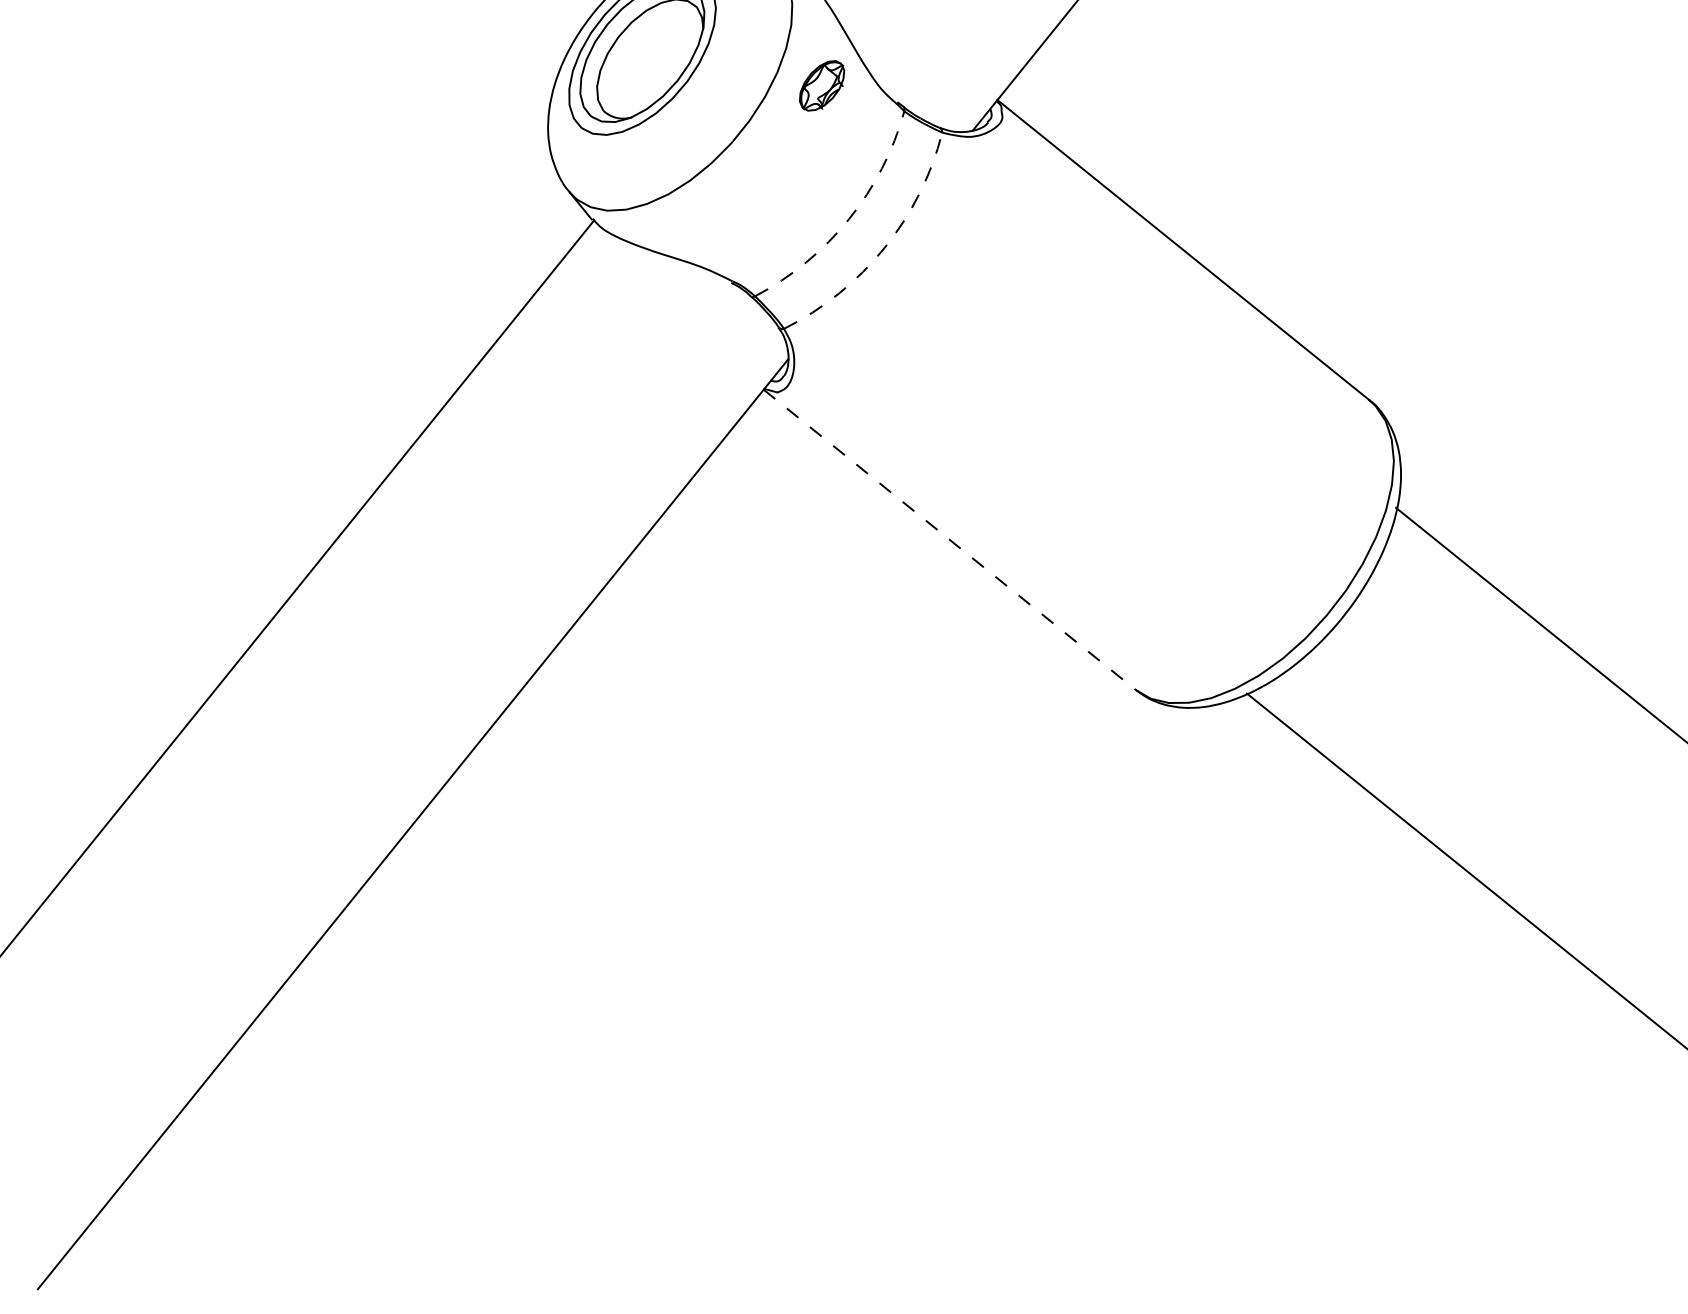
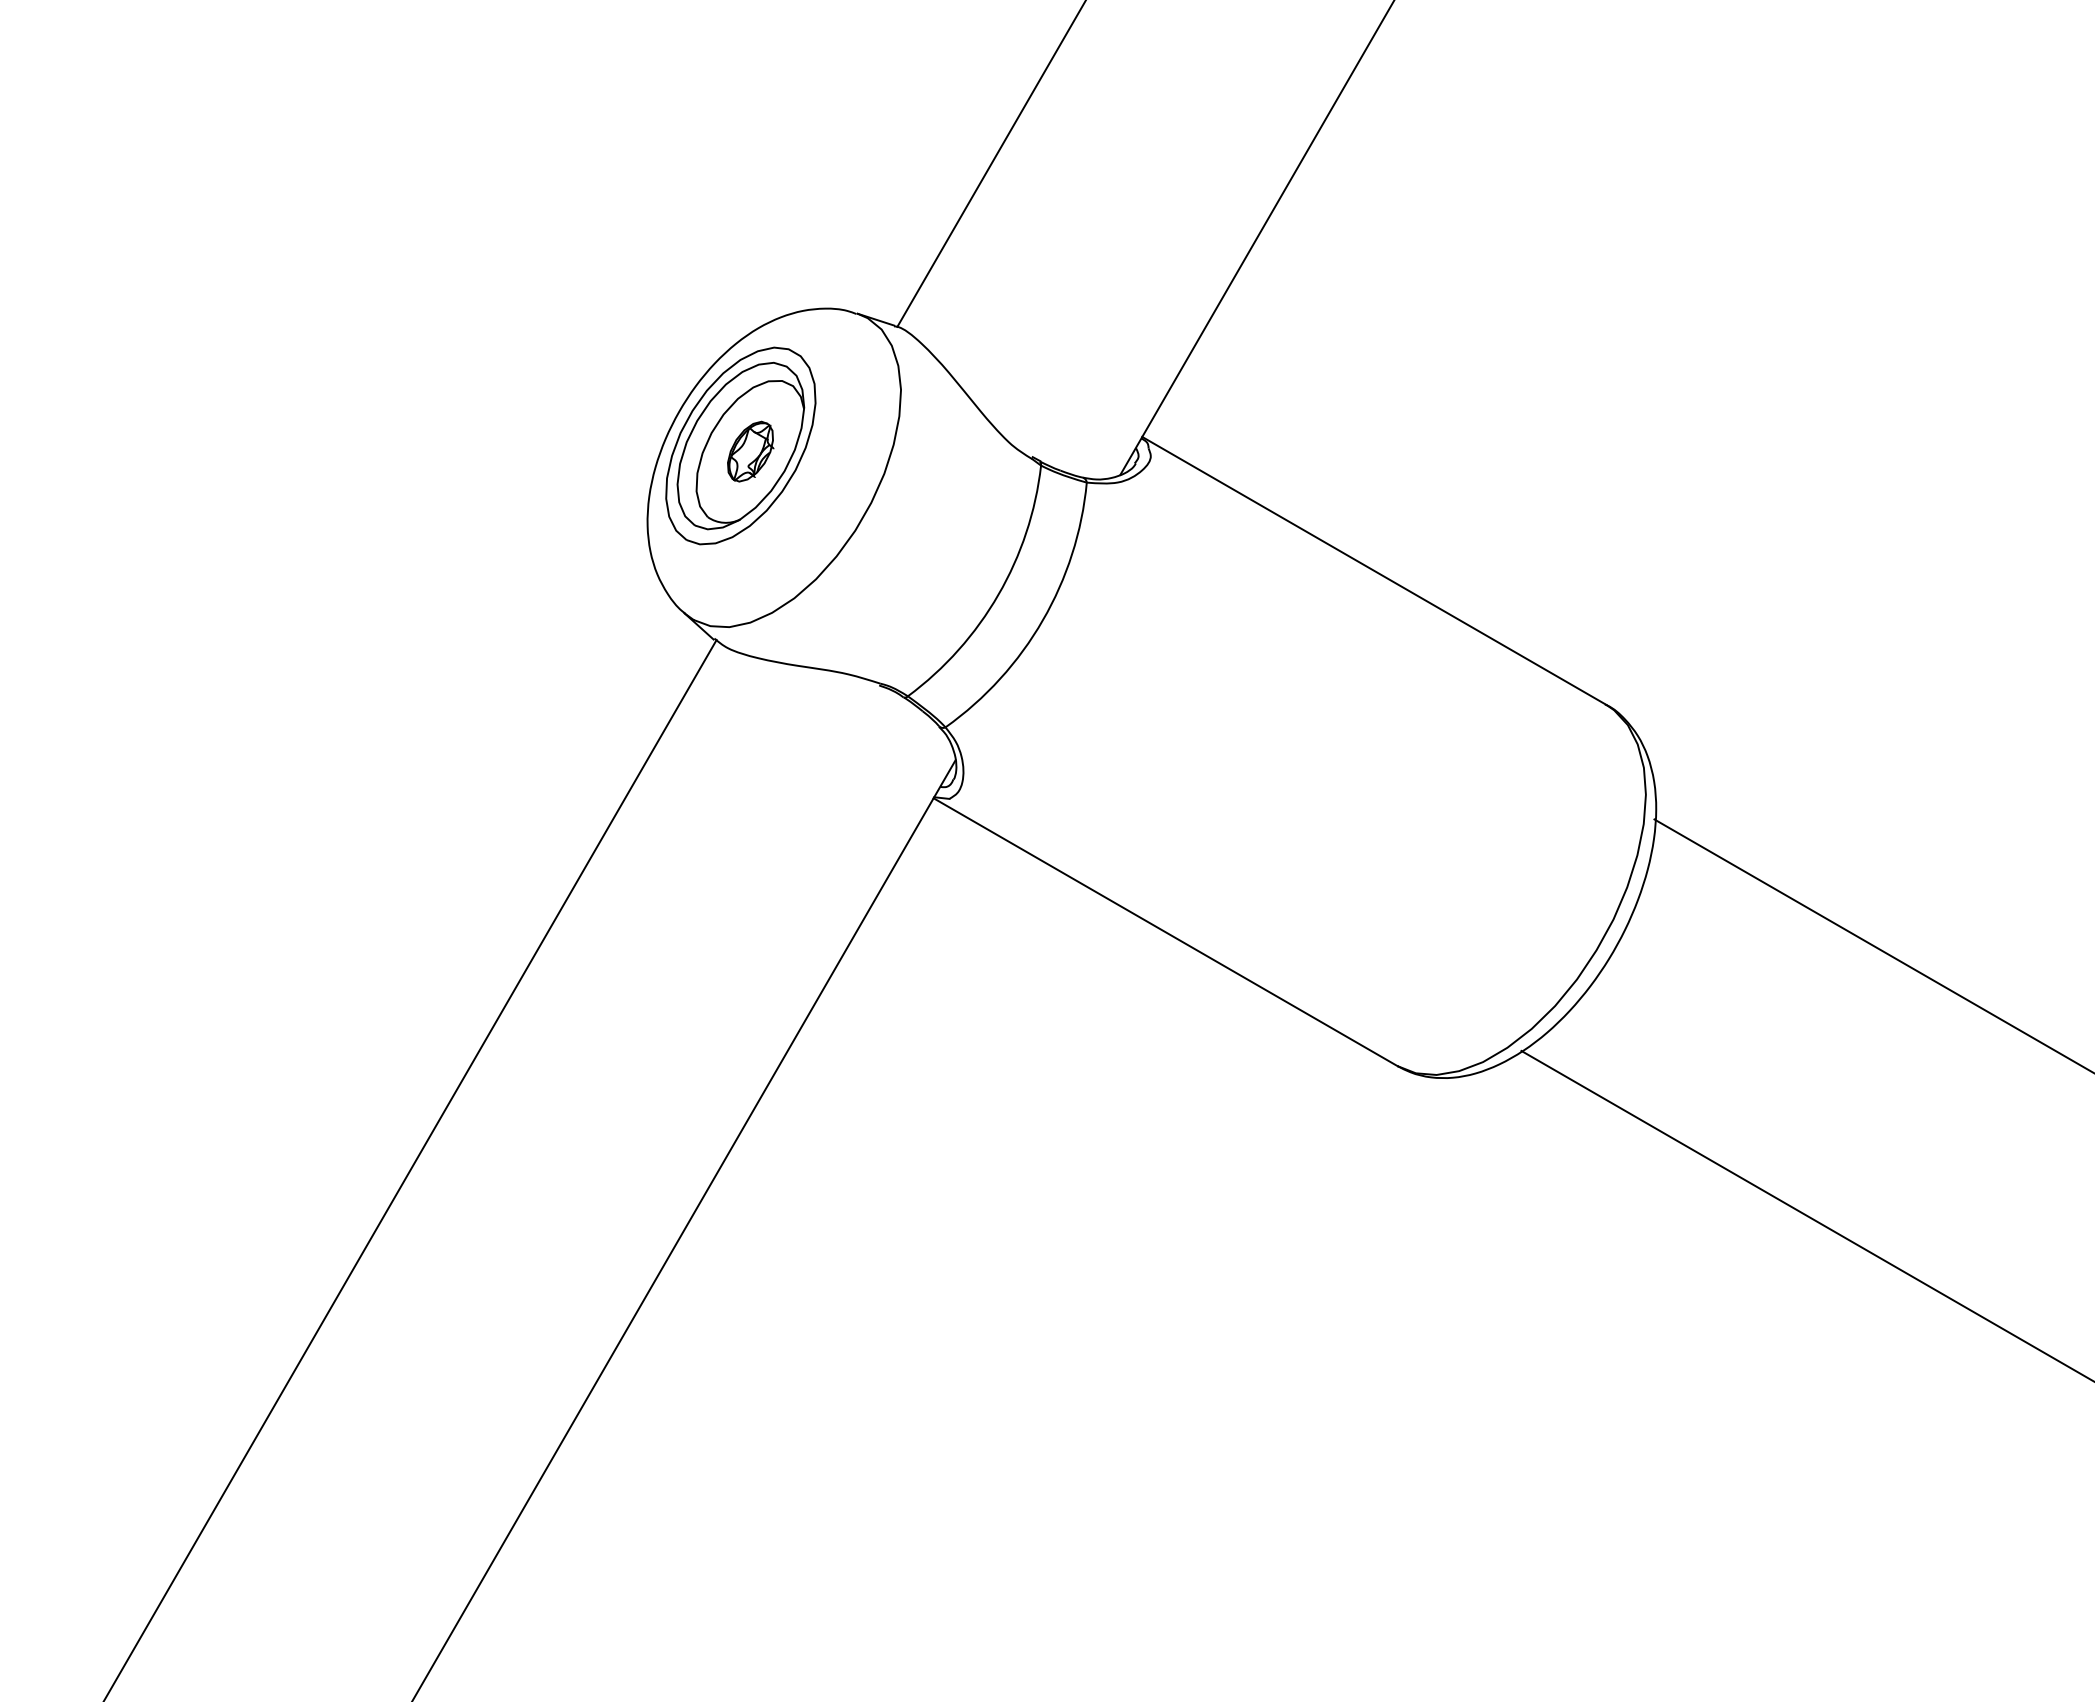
part: (822, 85) -> (750, 451), moved
arc: (849, 219) -> (998, 594), dashed -> solid
arc: (884, 248) -> (1042, 620), dashed -> solid
line: (949, 540) -> (1165, 932), dashed -> solid

